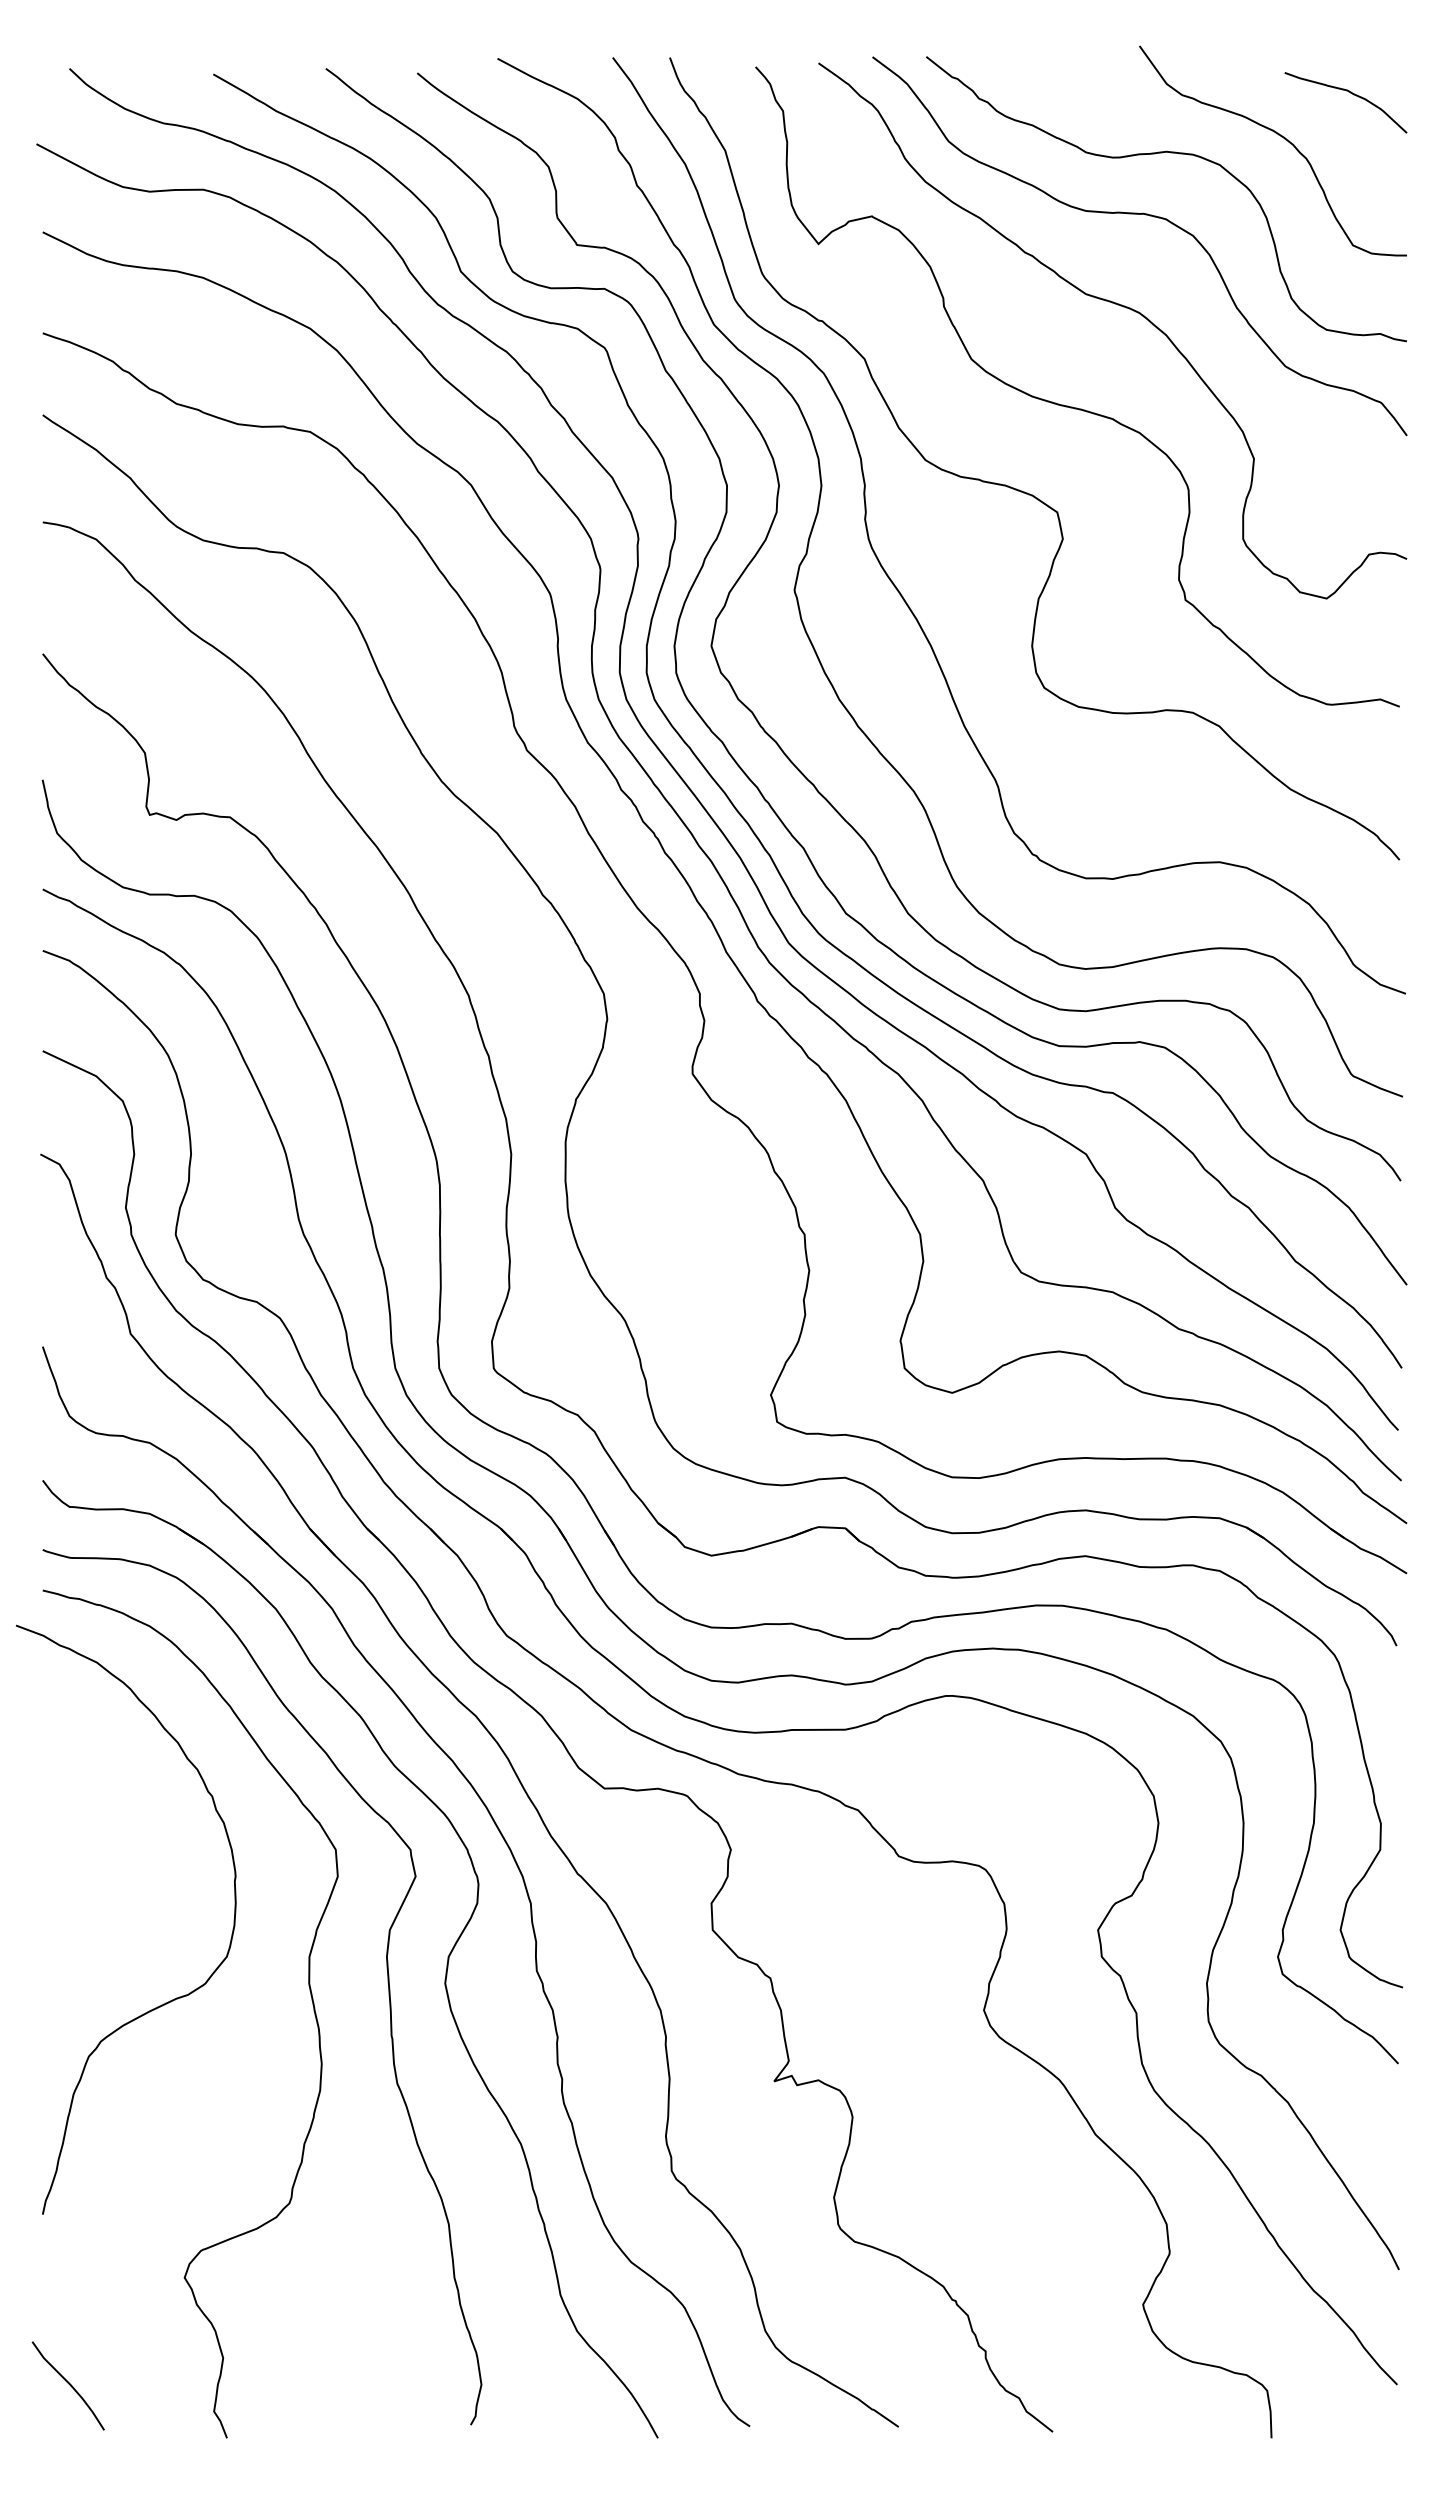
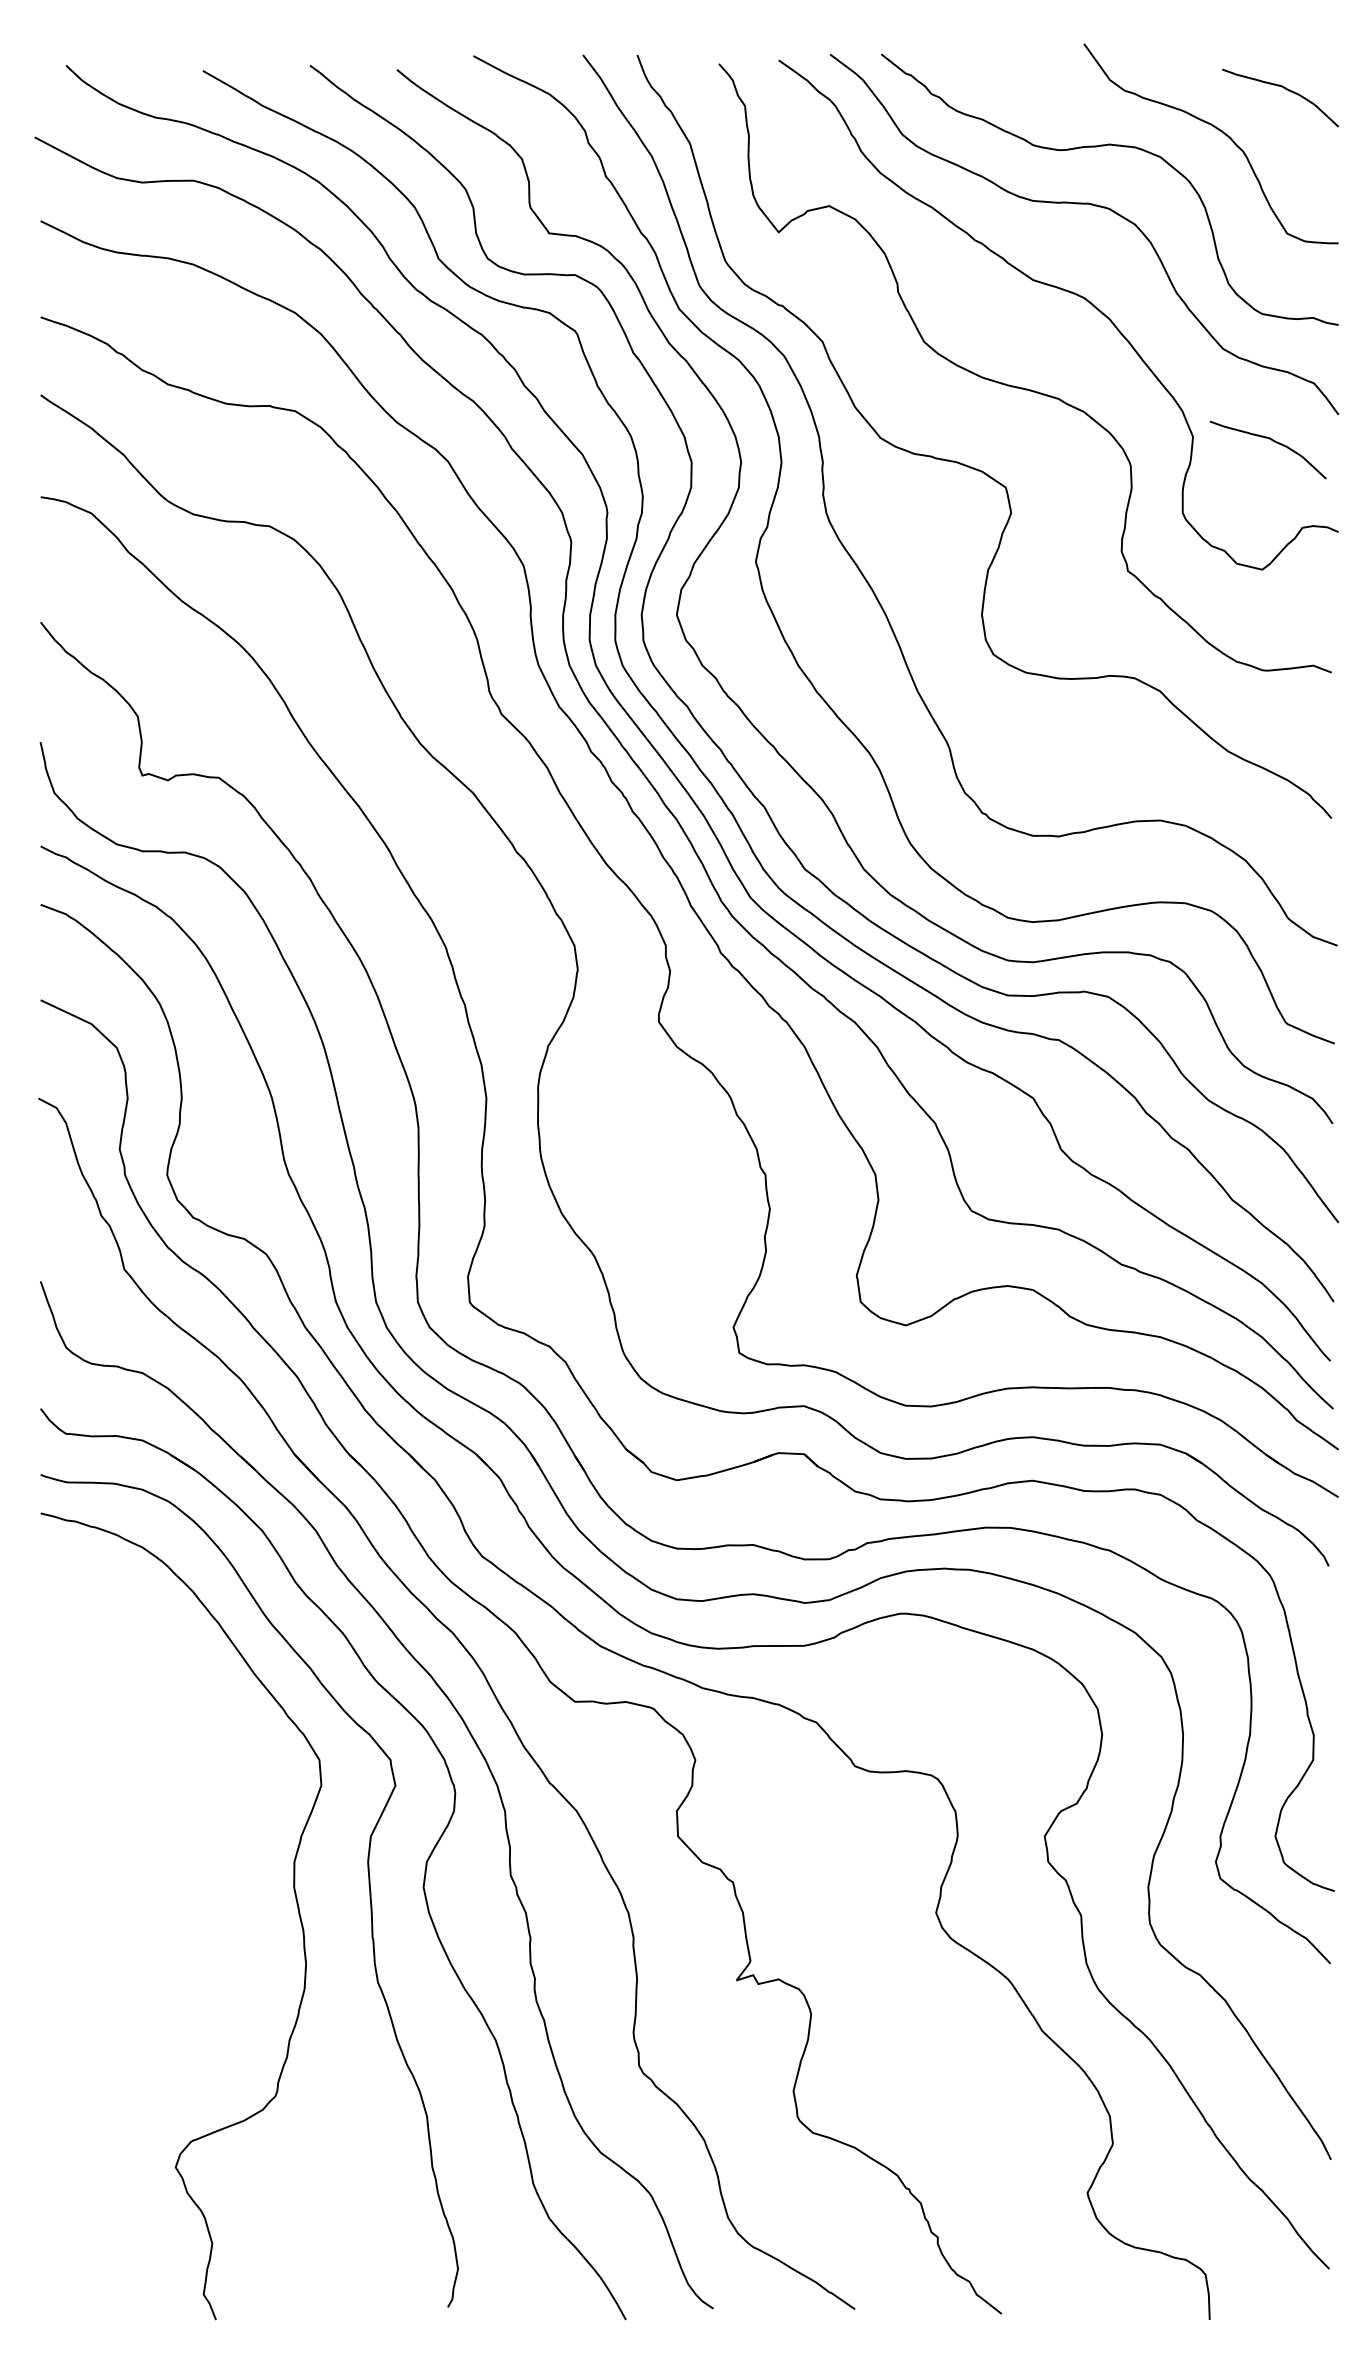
curve: (1337, 463) -> (1272, 441), added
curve: (165, 2002) -> (157, 1905), removed
curve: (68, 2384) -> (65, 2268), removed

